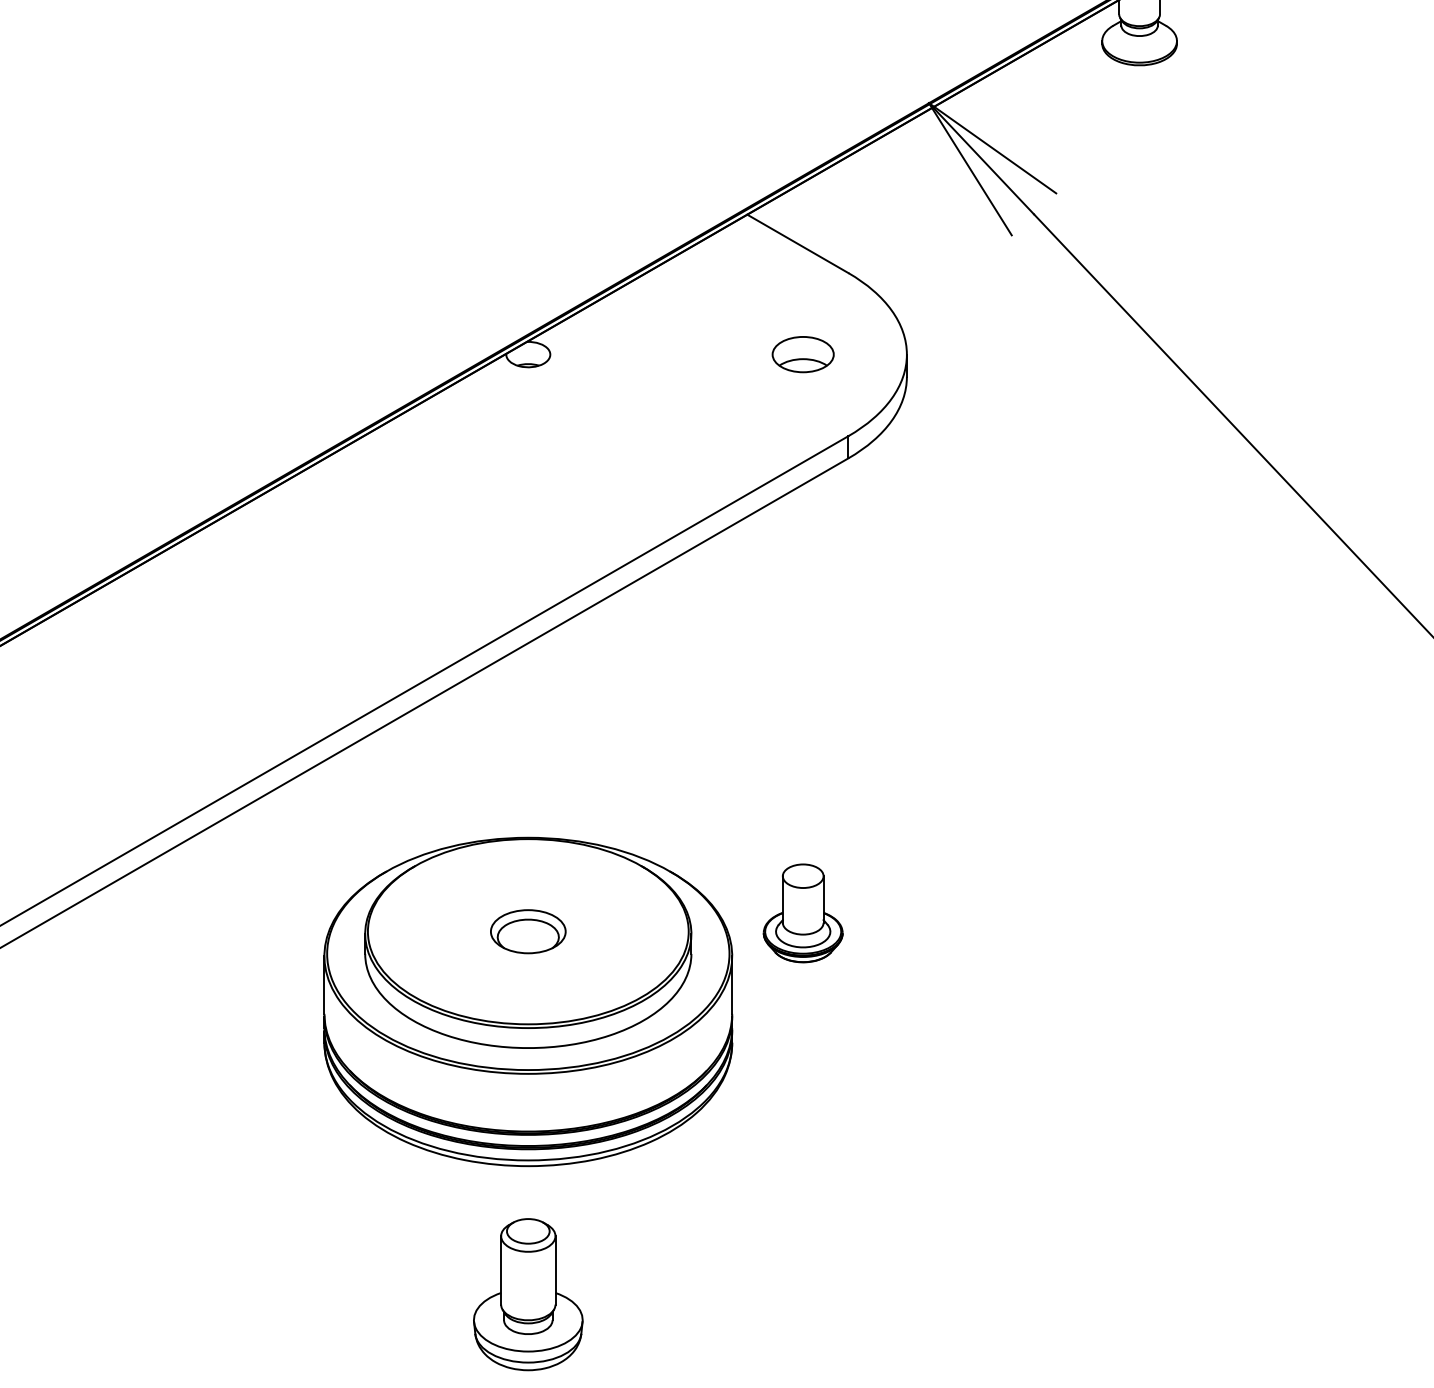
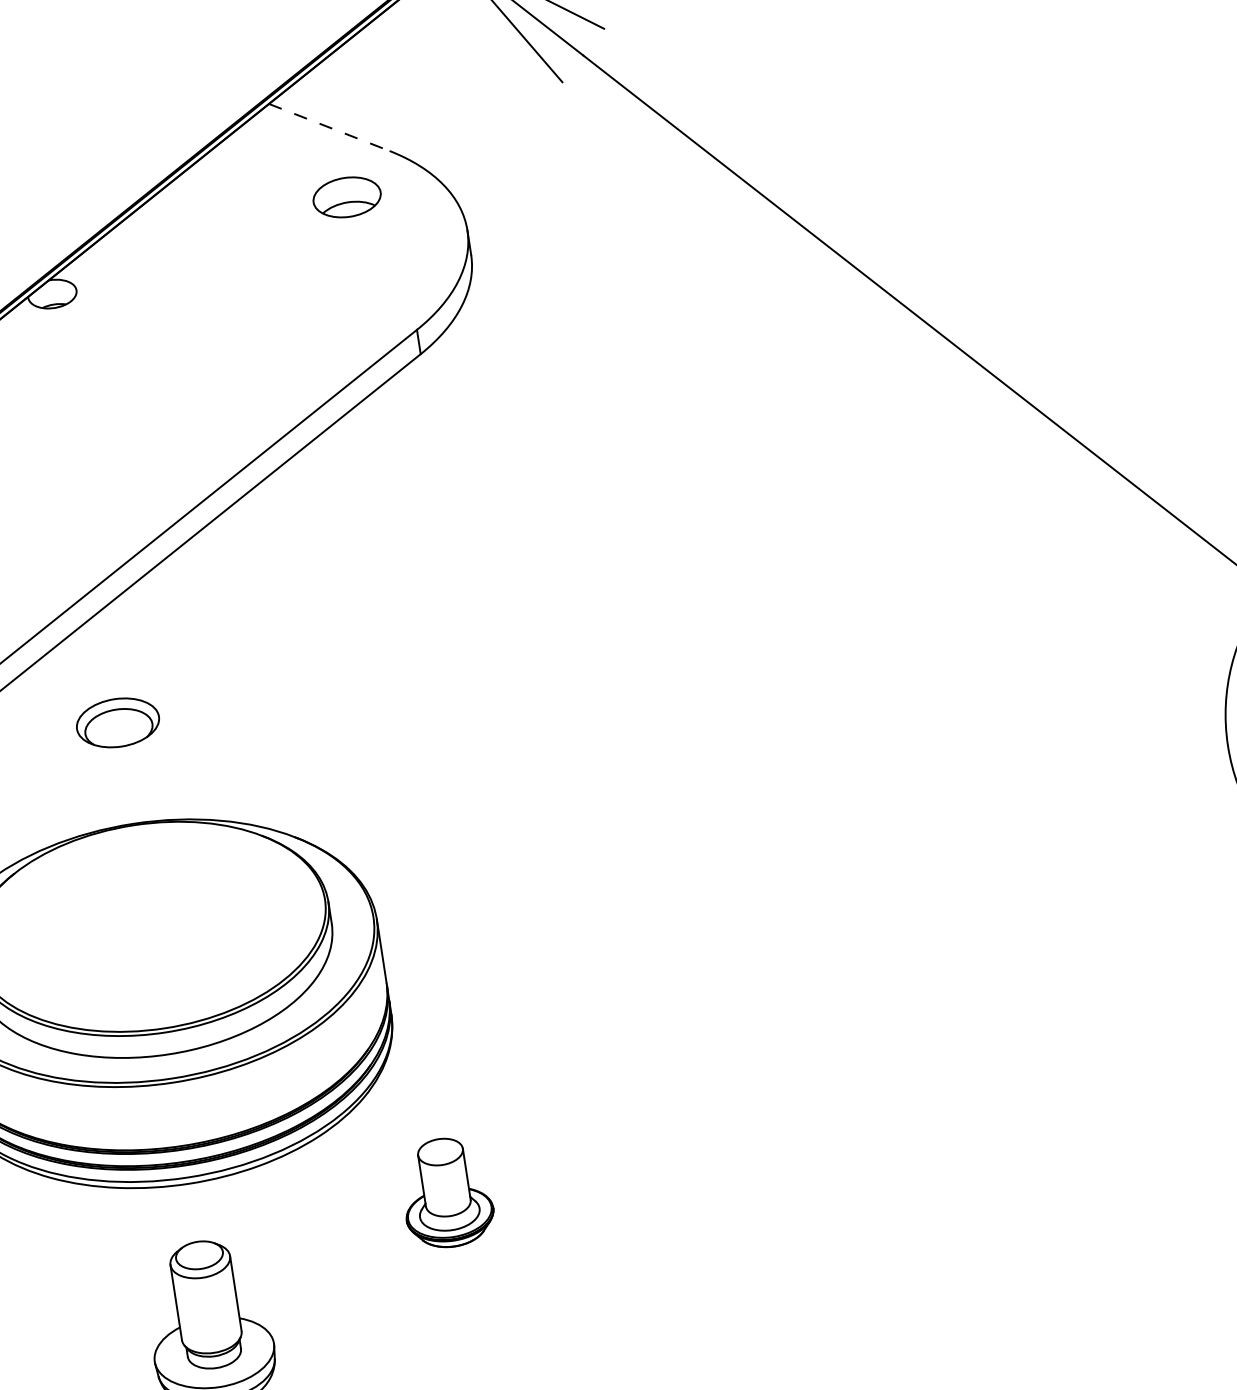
line: (798, 244) -> (330, 128), solid -> dashed
part: (802, 354) -> (346, 197), moved
part: (802, 913) -> (445, 1193), moved
part: (528, 931) -> (118, 722), moved

